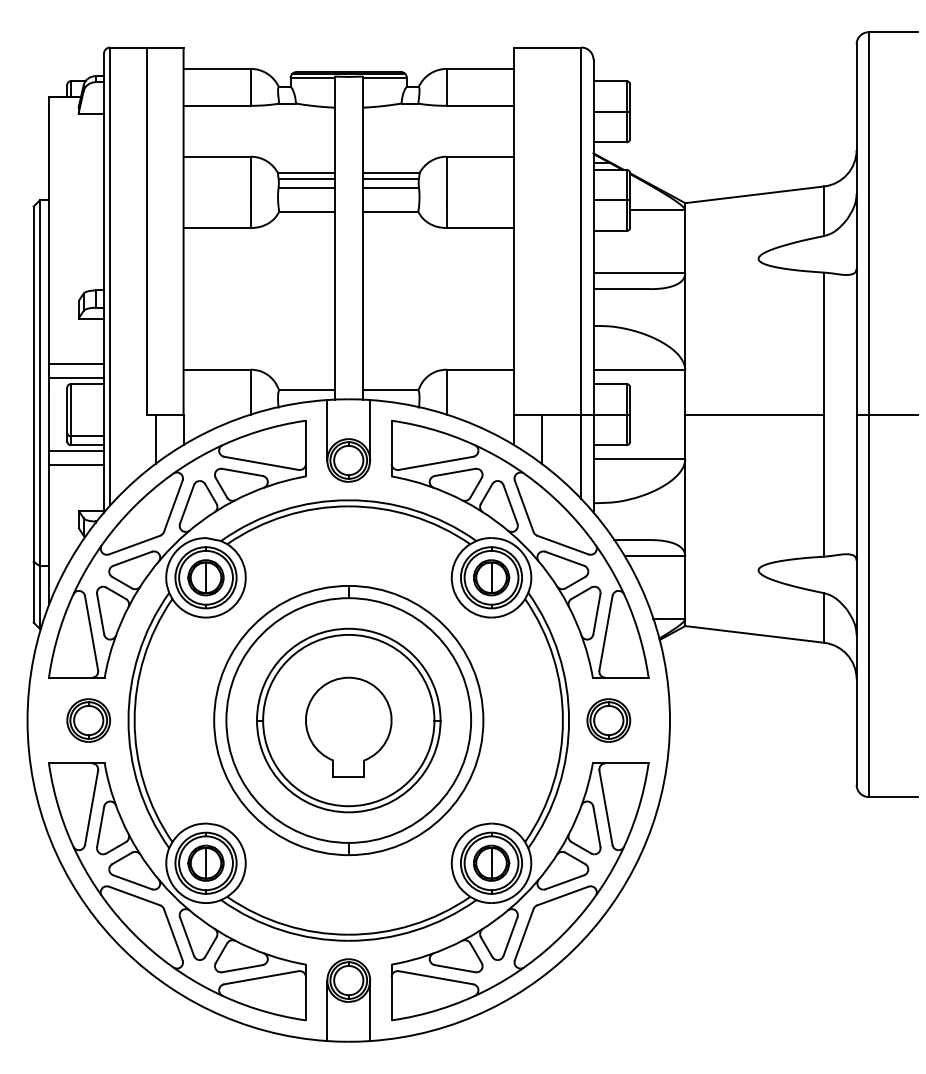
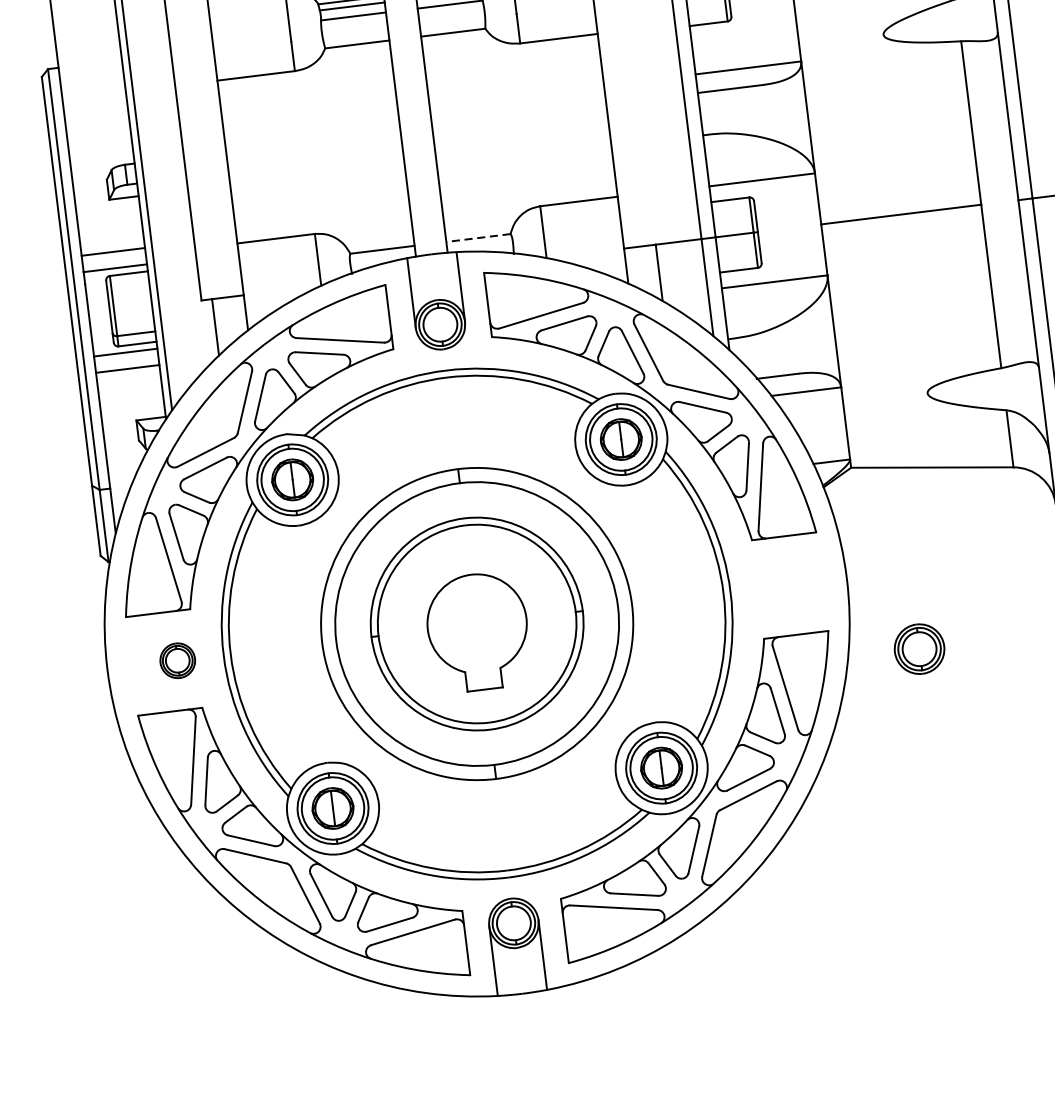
line: (390, 390) -> (478, 238), solid -> dashed
part: (88, 720) -> (177, 660), size x0.7
part: (608, 720) -> (919, 649), moved

